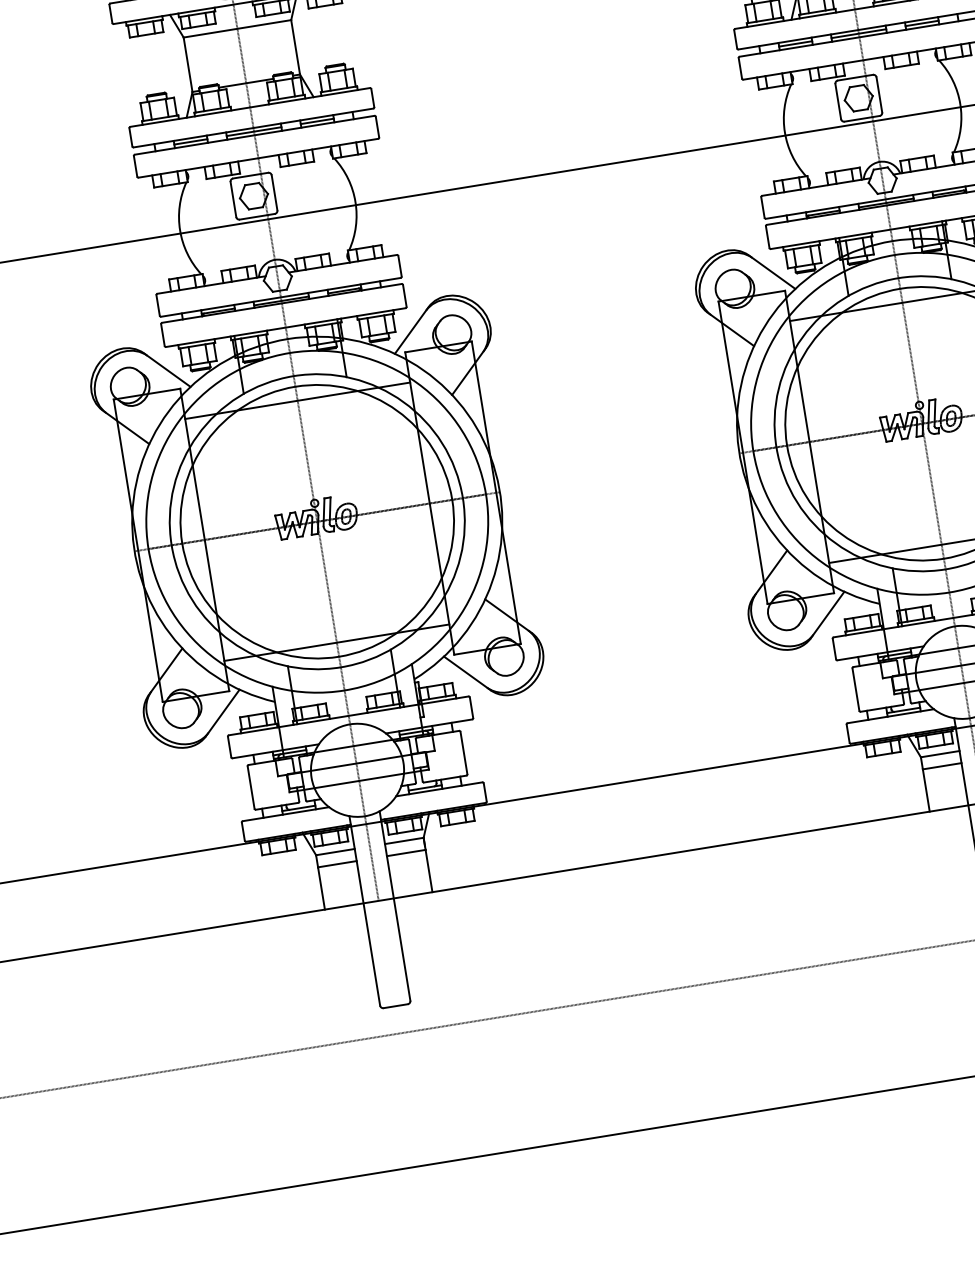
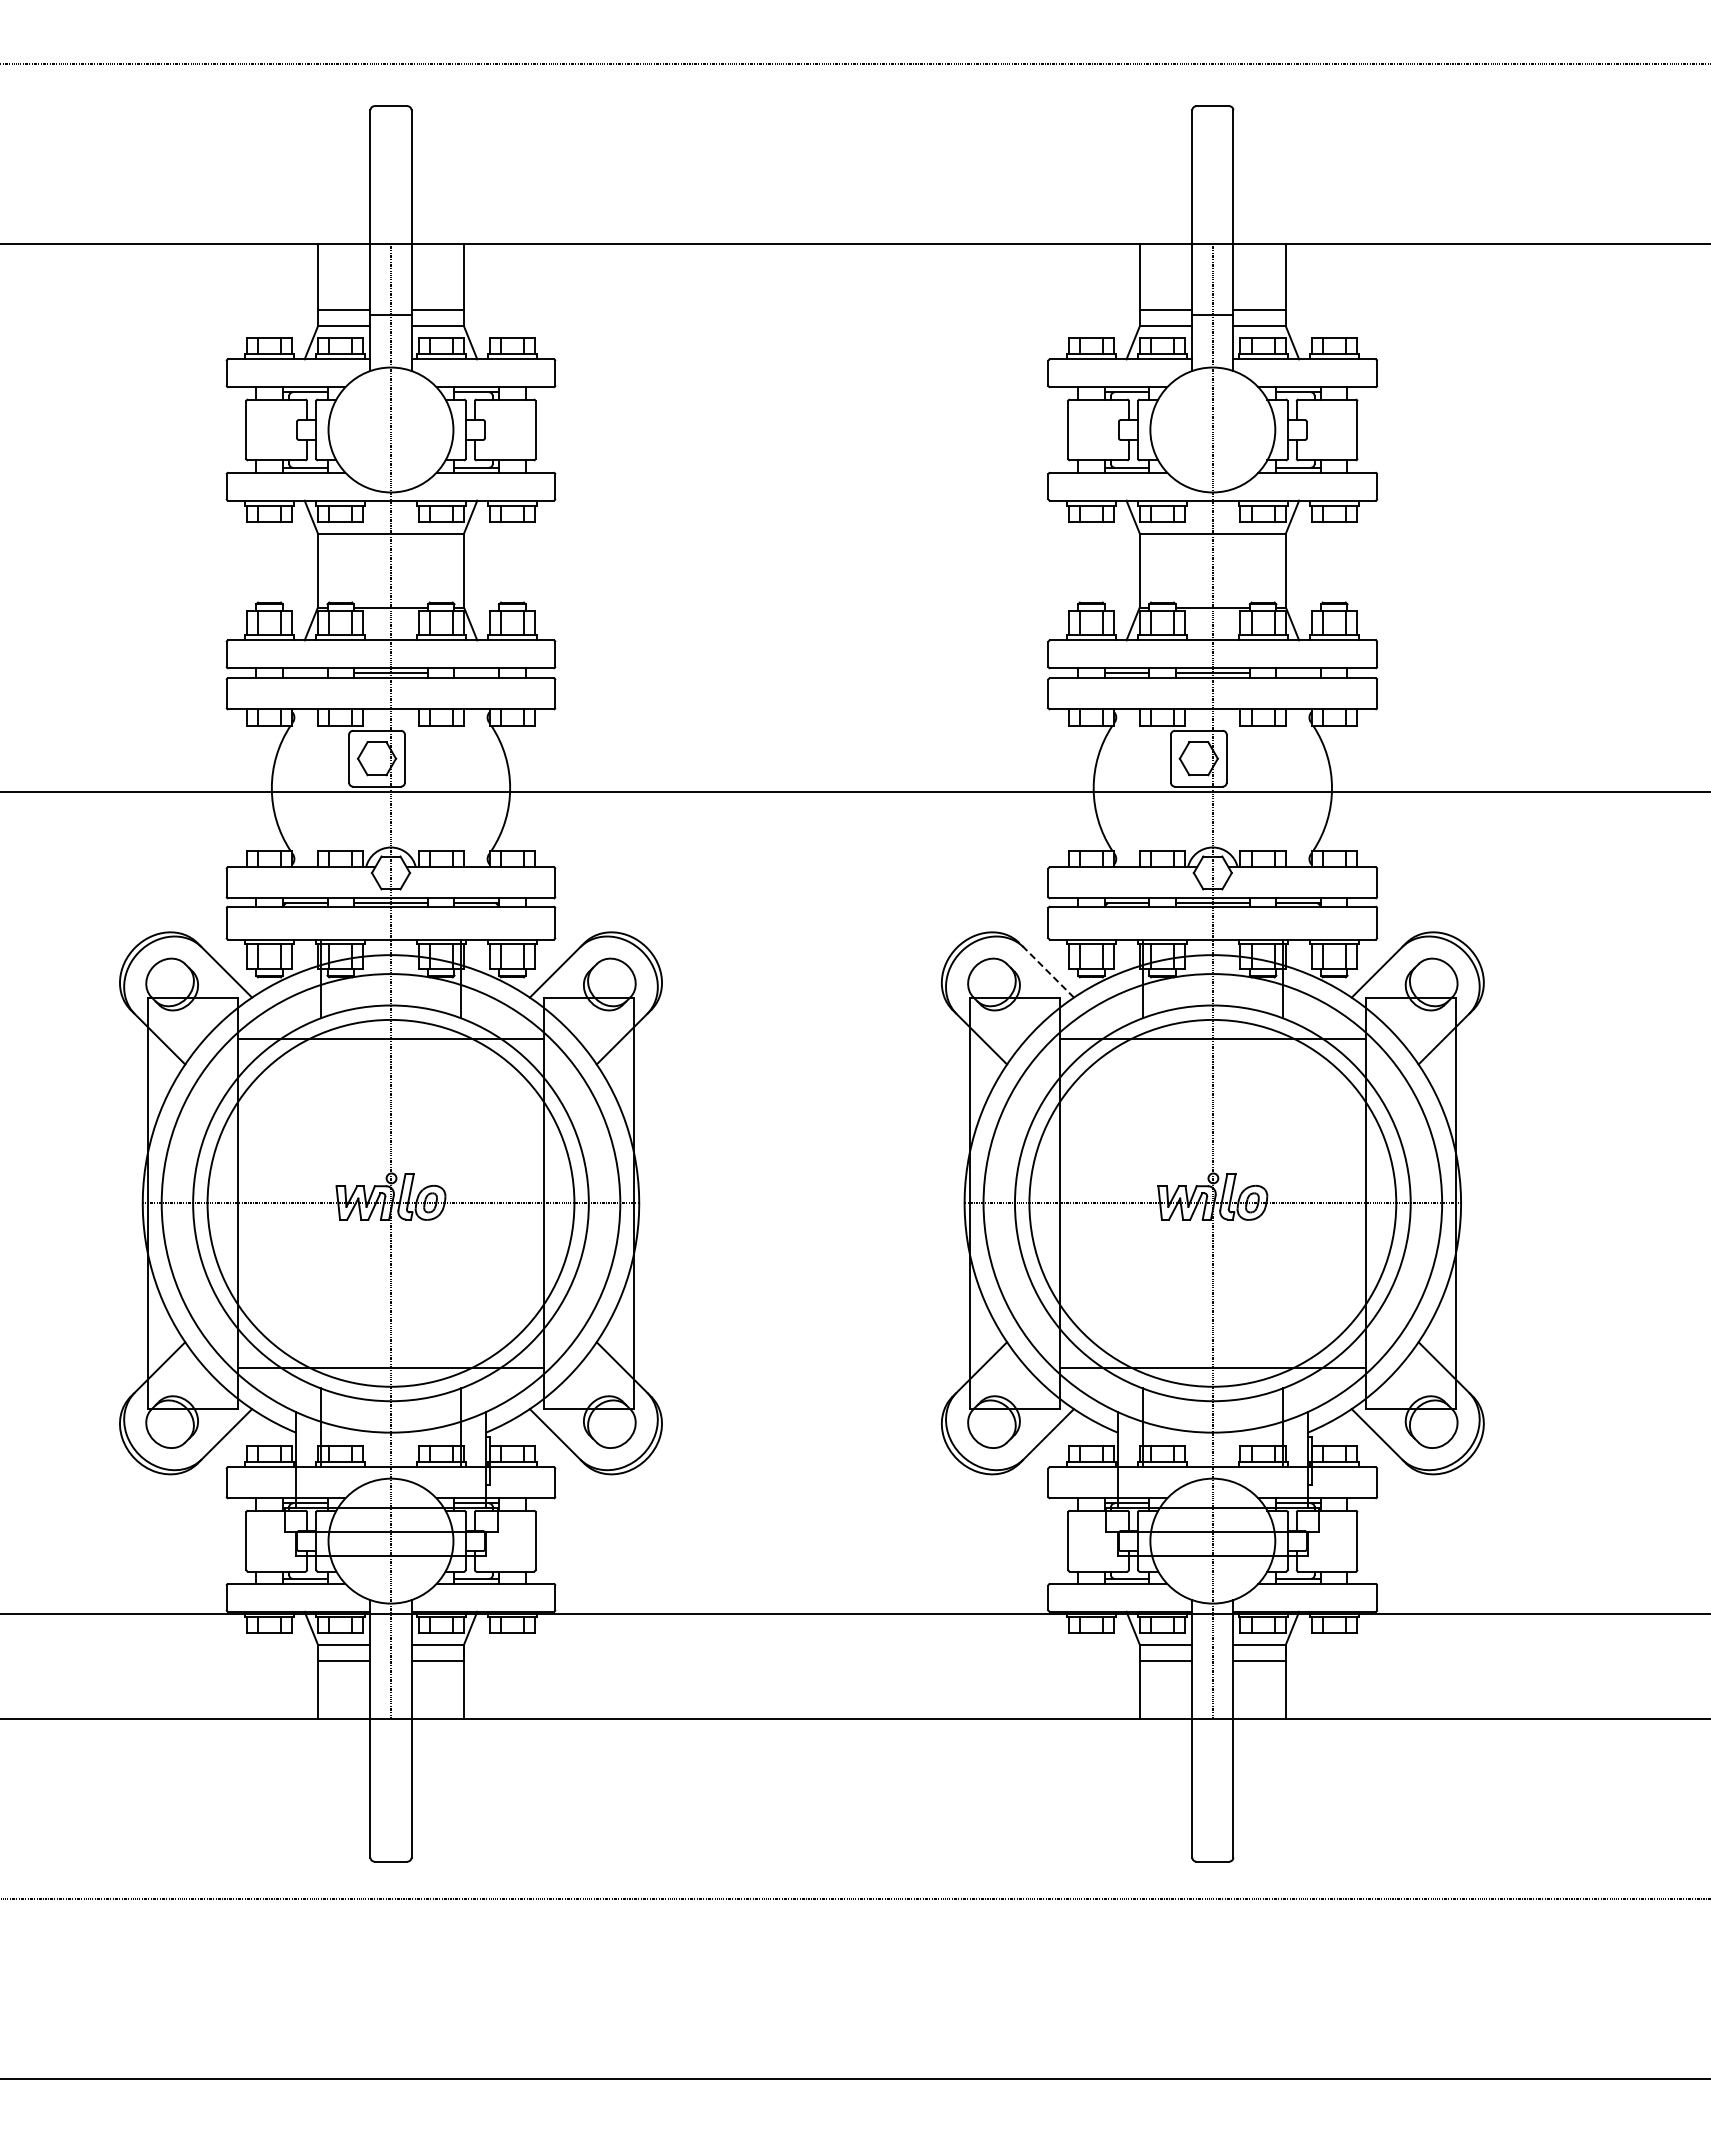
line: (921, 23) -> (1298, 673), removed
line: (317, 121) -> (476, 673), removed
line: (190, 142) -> (304, 673), removed
line: (771, 272) -> (1046, 970), solid -> dashed

